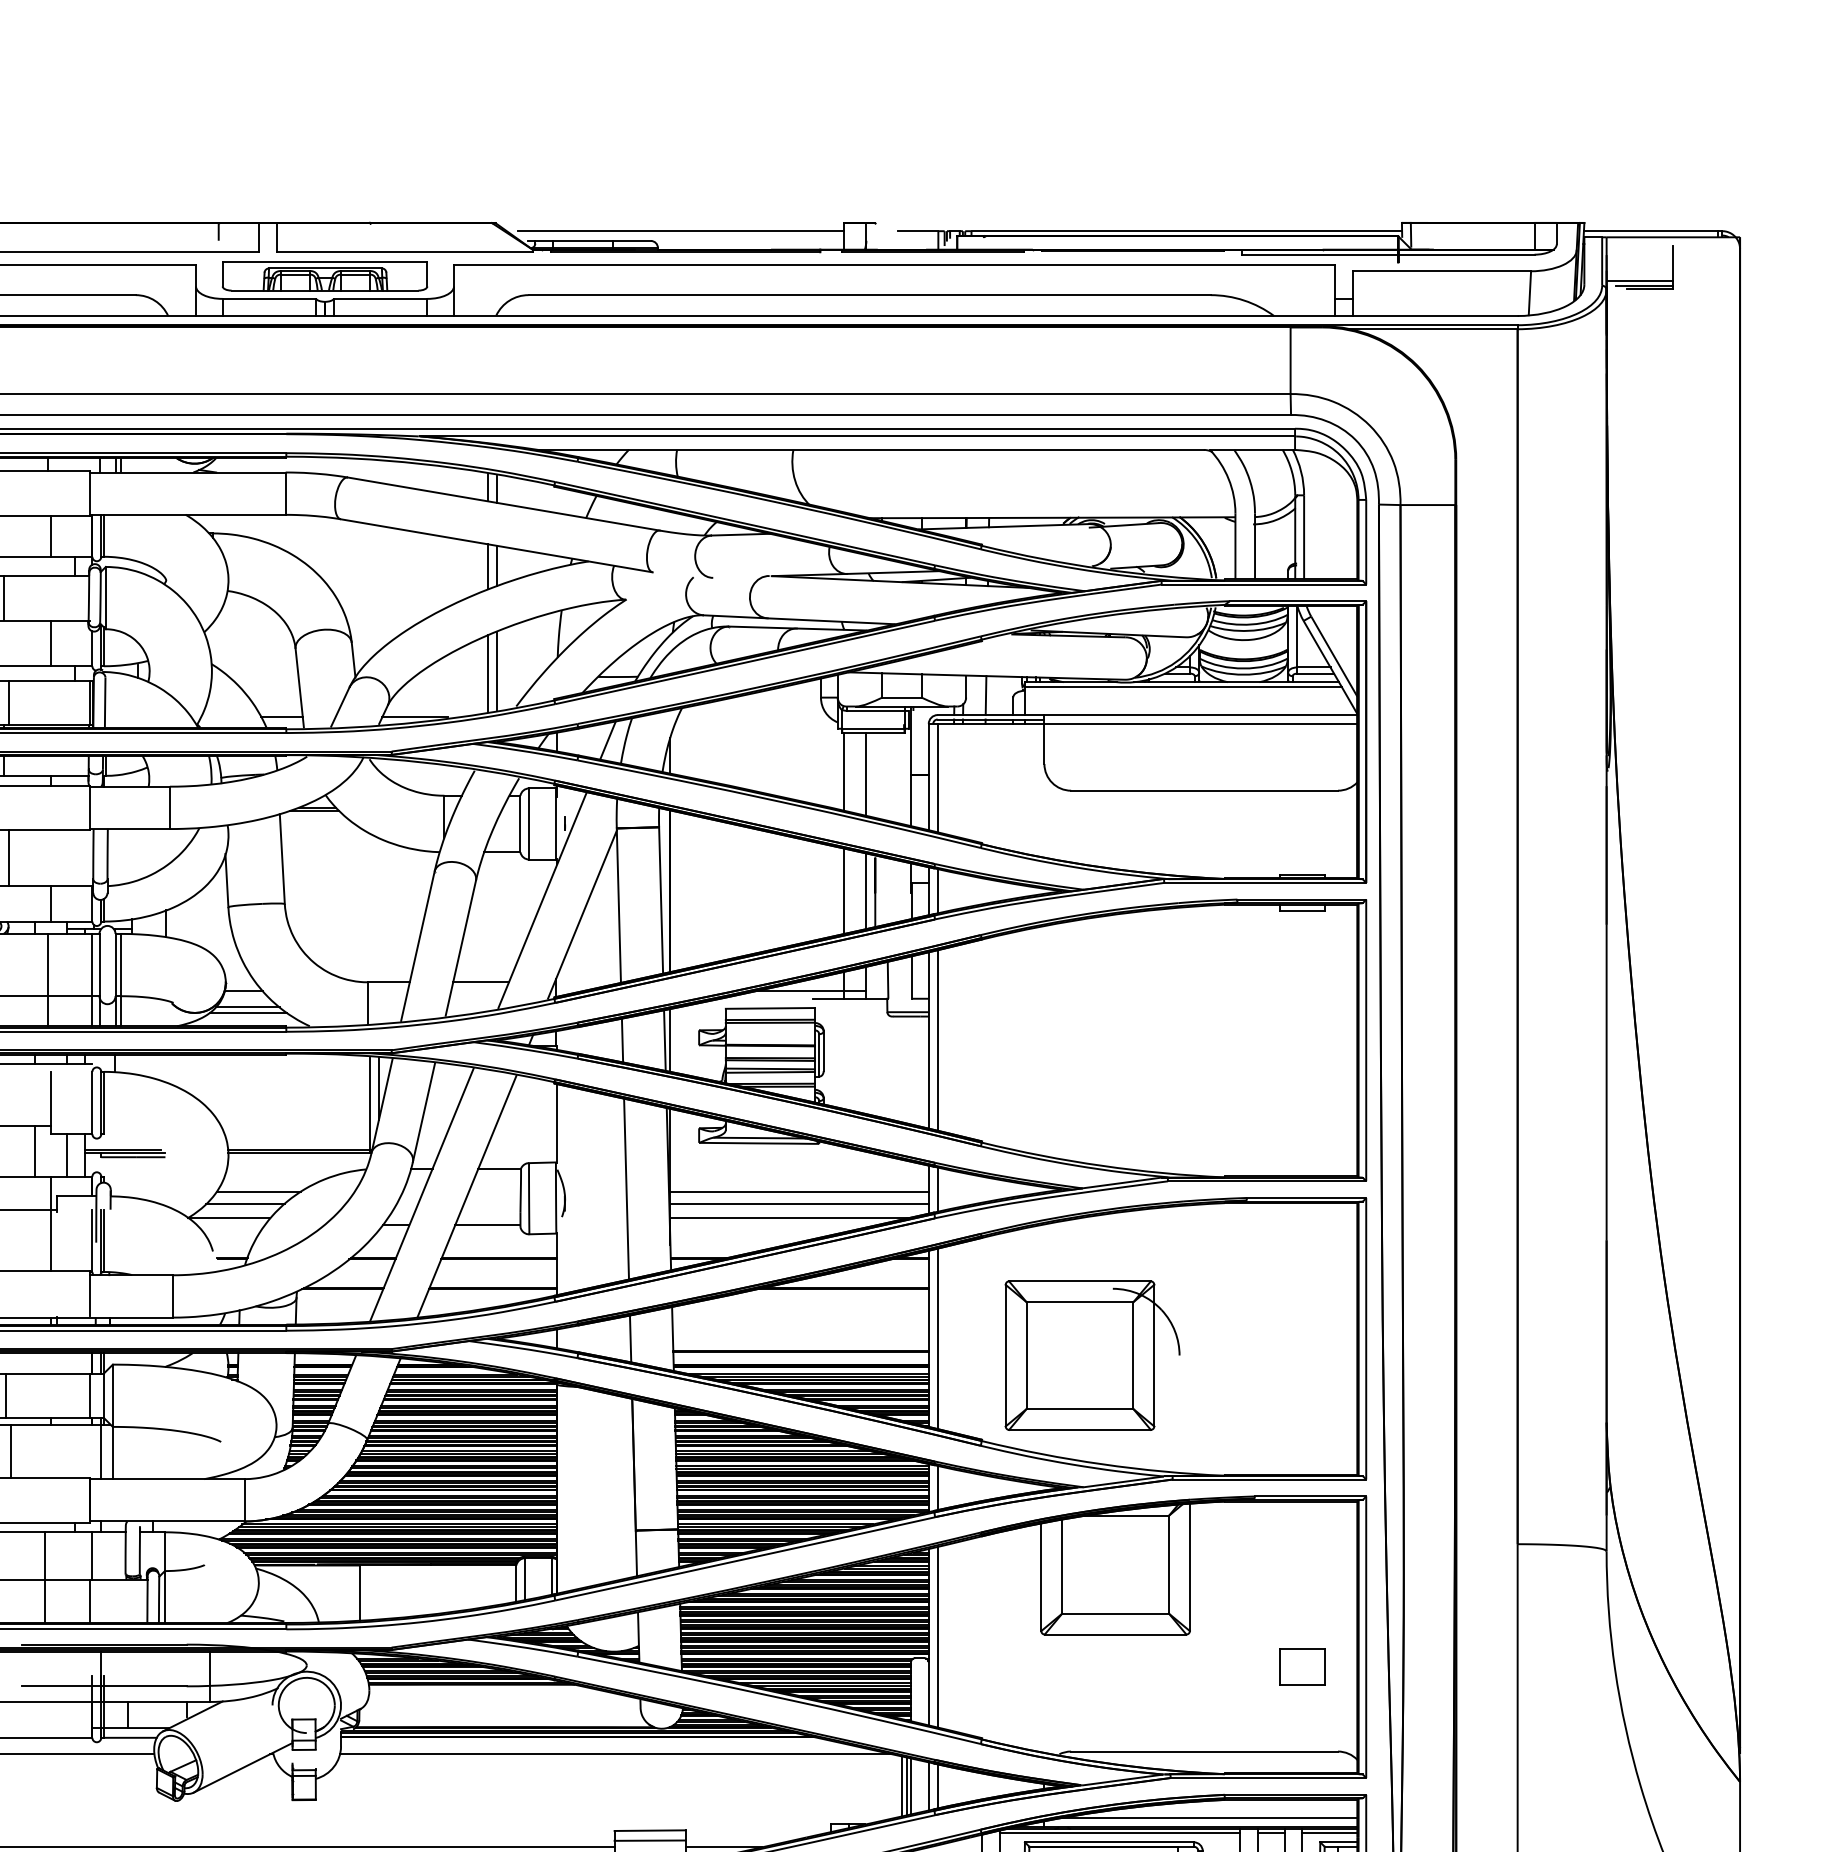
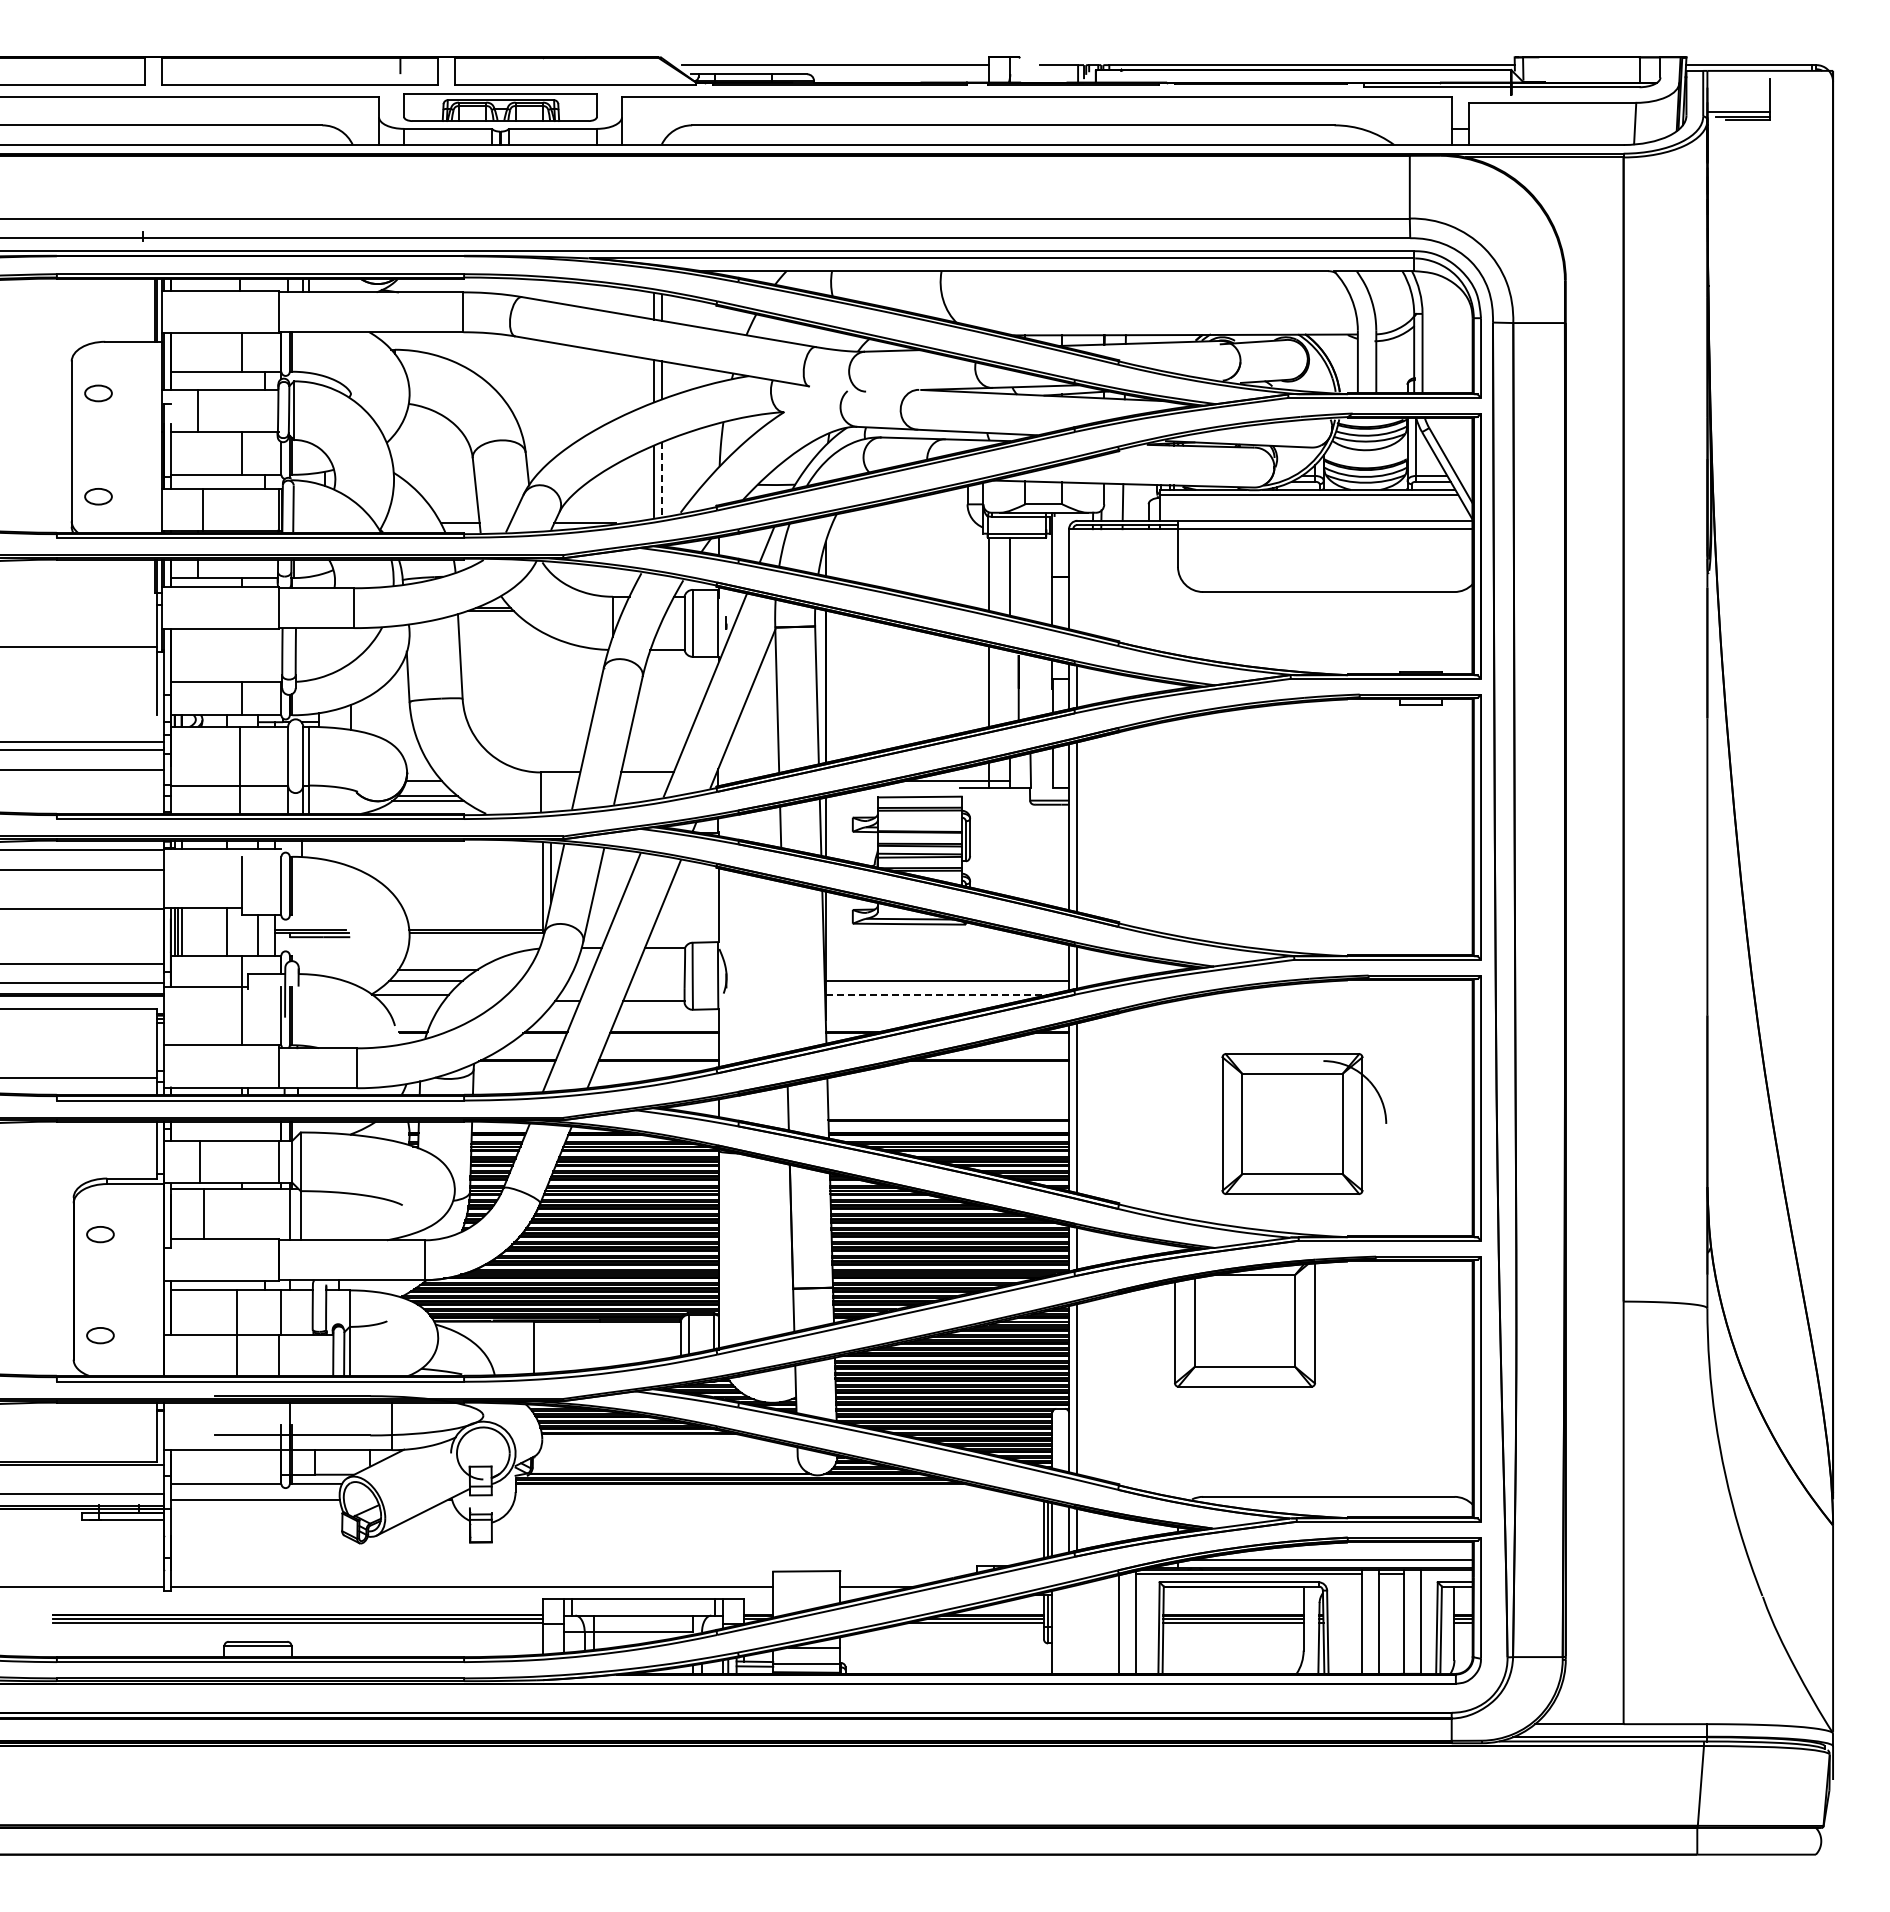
line: (497, 671) -> (662, 479), solid -> dashed
line: (937, 778) -> (1077, 580), removed
line: (8, 858) -> (202, 655), removed
line: (866, 891) -> (1010, 686), removed
line: (92, 979) -> (281, 769), removed
line: (626, 1189) -> (784, 967), removed
line: (798, 1191) -> (946, 969), removed
line: (789, 1218) -> (937, 994), solid -> dashed
part: (1092, 1355) -> (1304, 1123), moved
part: (1301, 1667) -> (1420, 1417), removed
line: (615, 1754) -> (774, 1499), removed
line: (1329, 1832) -> (1446, 1573), removed
line: (649, 1840) -> (806, 1580), removed

